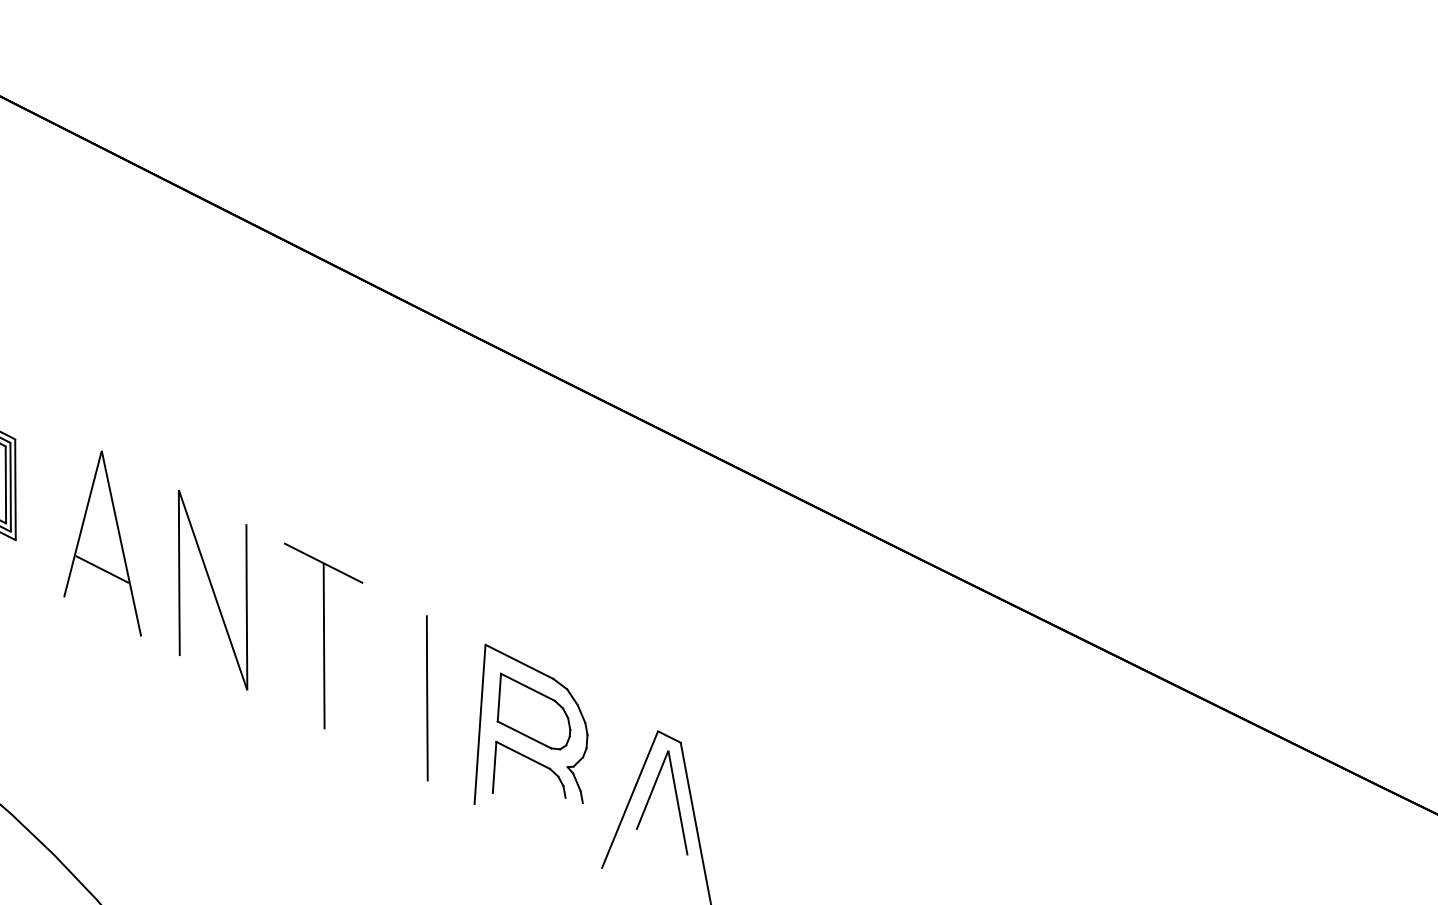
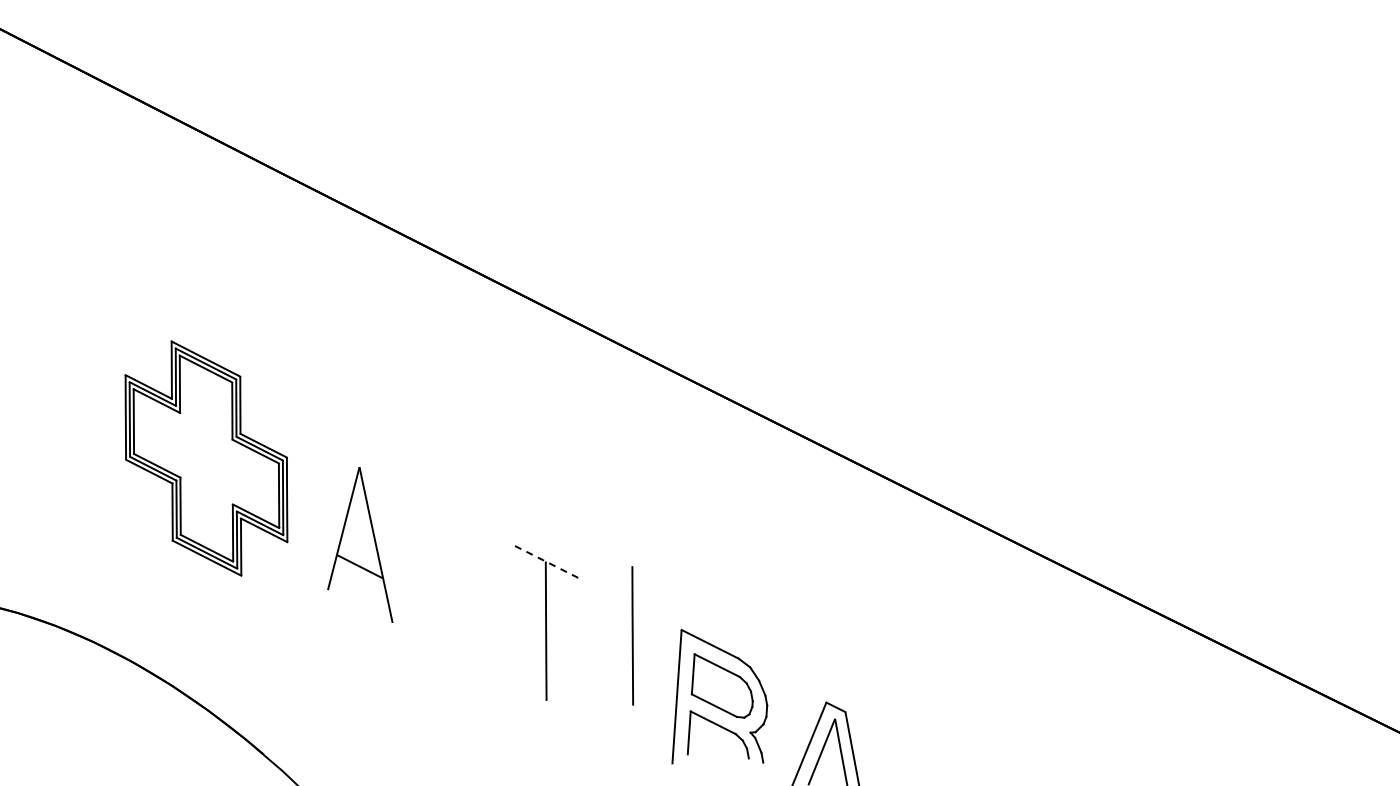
line: (323, 563) -> (545, 561), solid -> dashed
part: (212, 590) -> (452, 584), removed
line: (426, 697) -> (632, 635), moved

